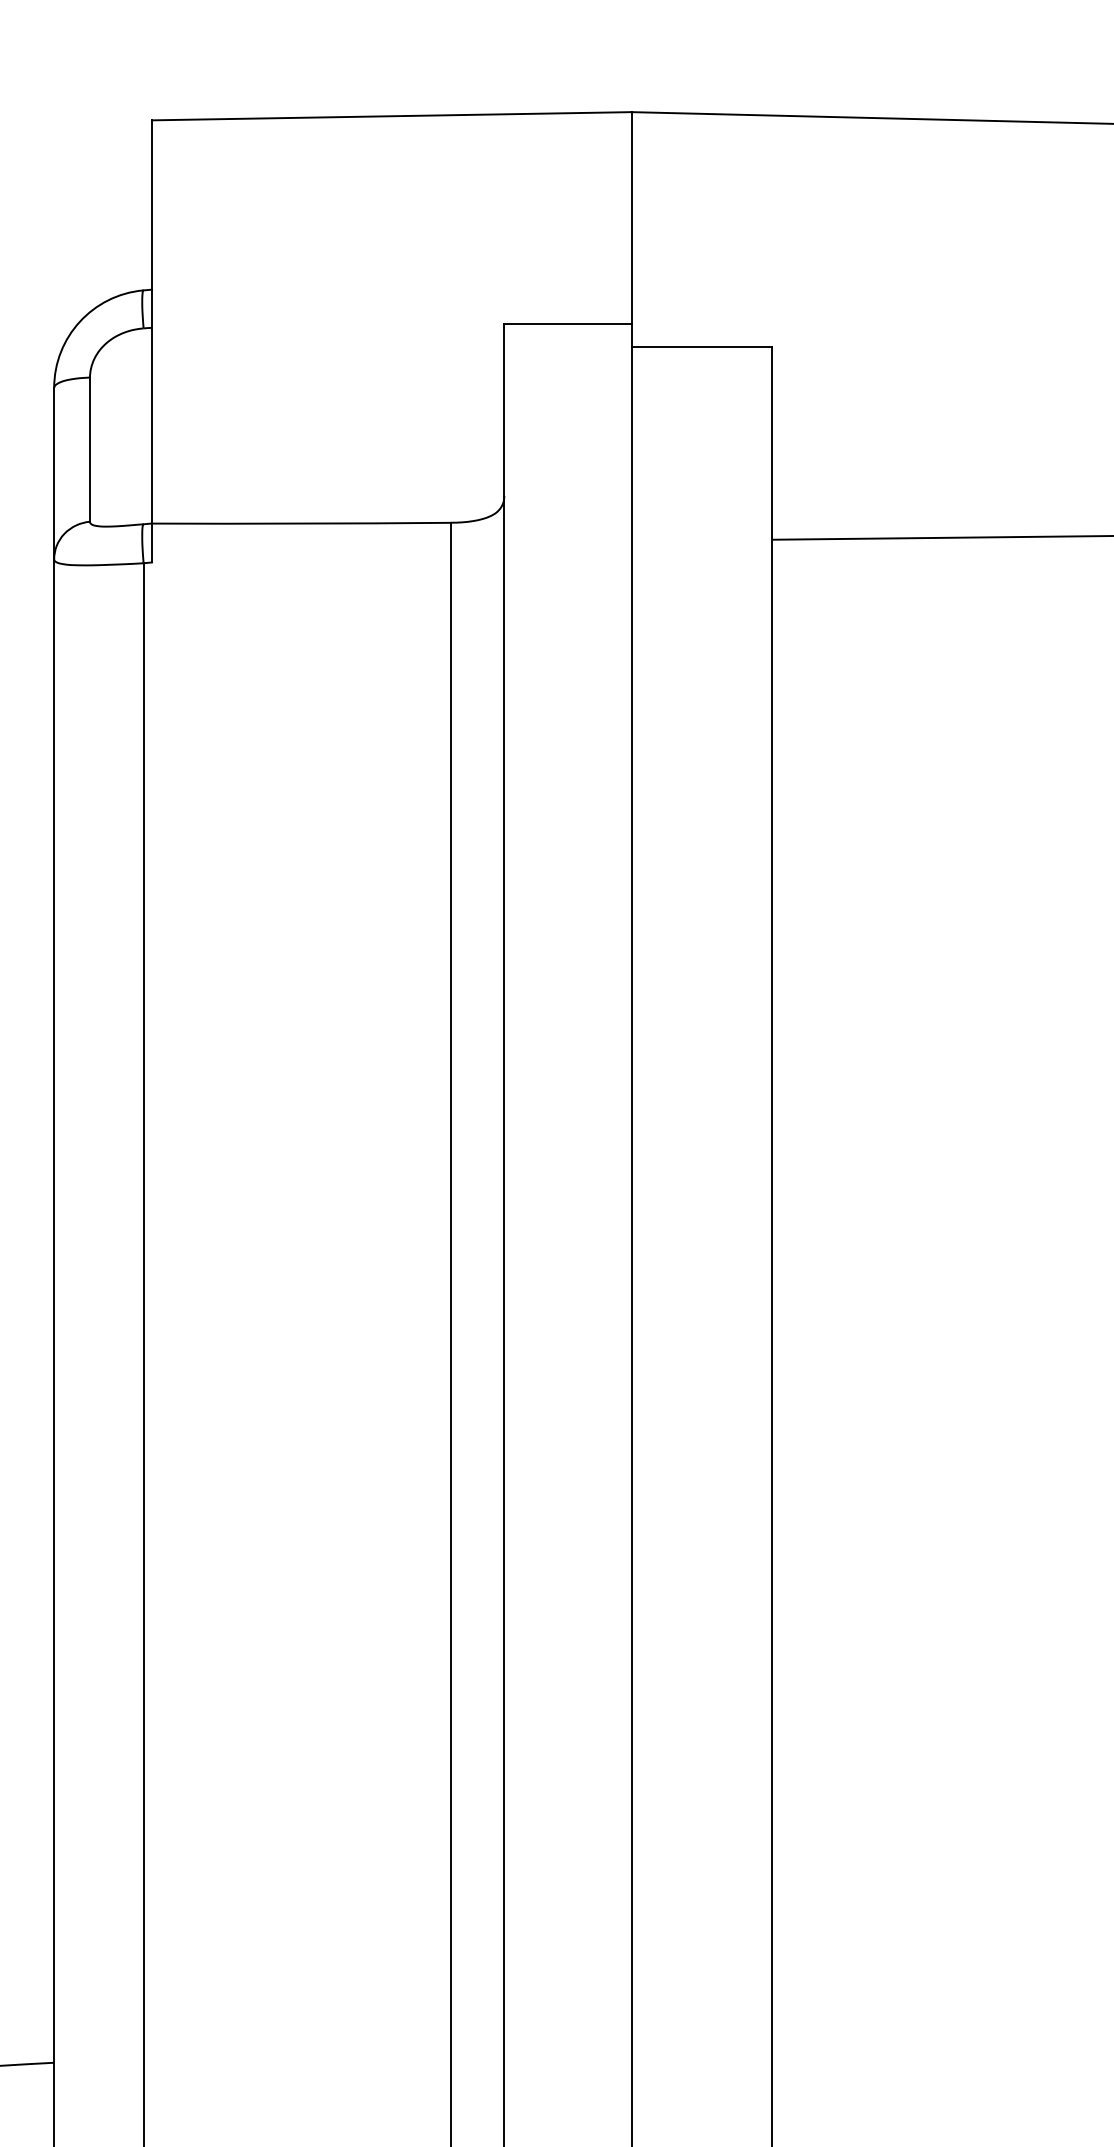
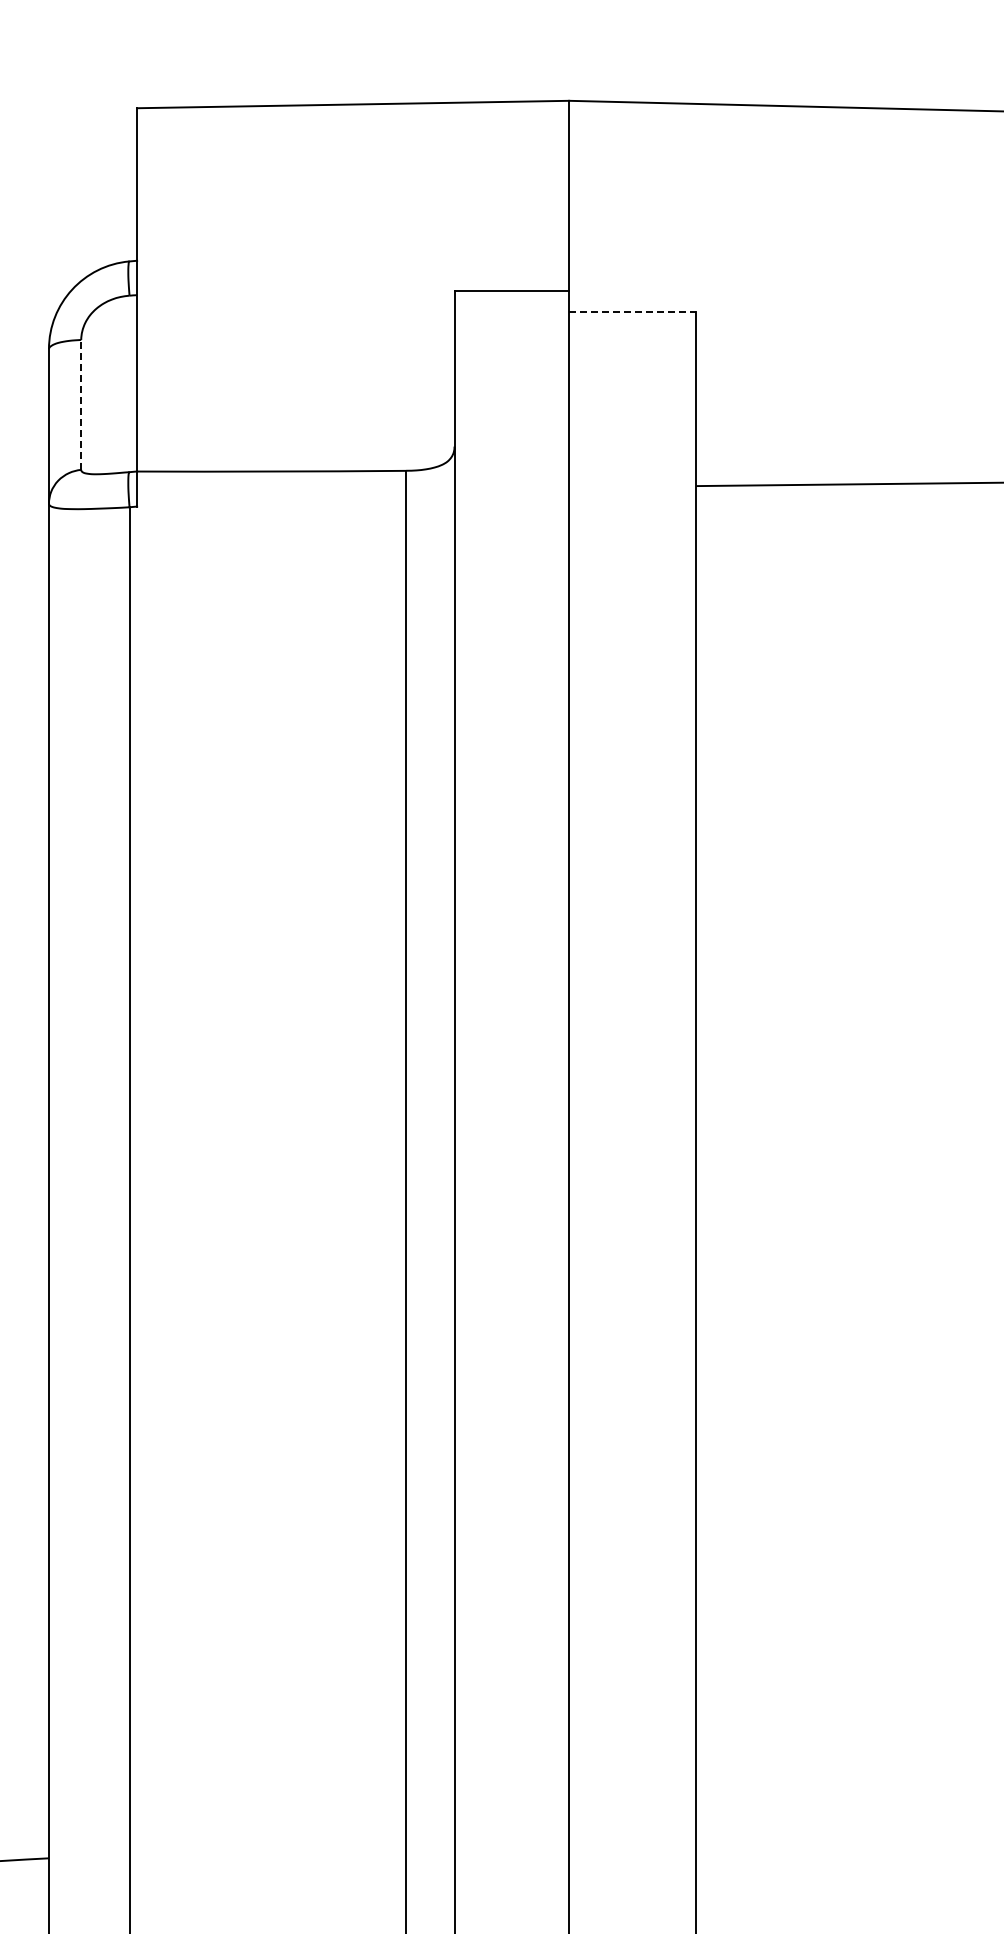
line: (702, 347) -> (633, 312), solid -> dashed
line: (90, 449) -> (81, 404), solid -> dashed

